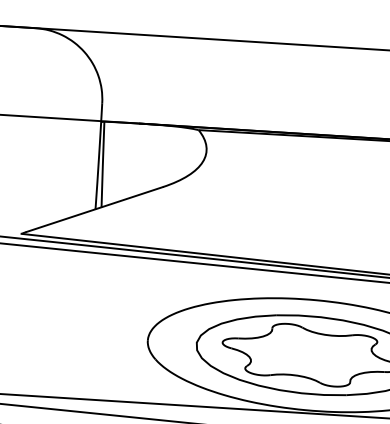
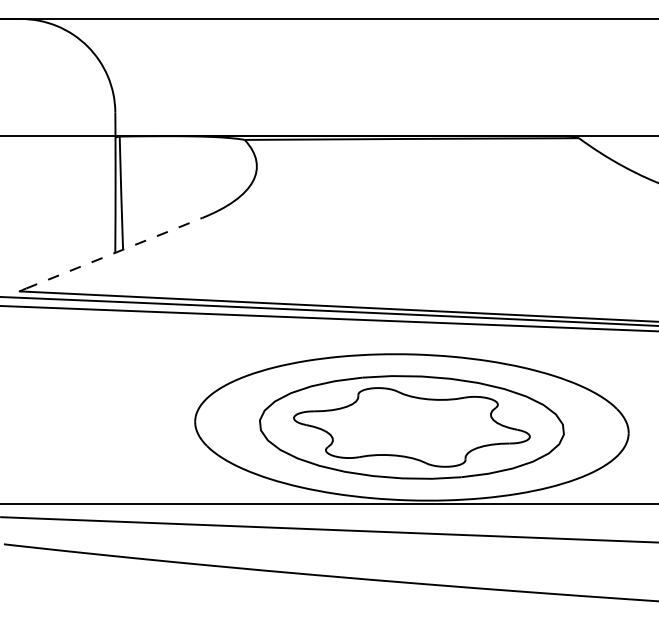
line: (94, 209) -> (114, 253), solid -> dashed

